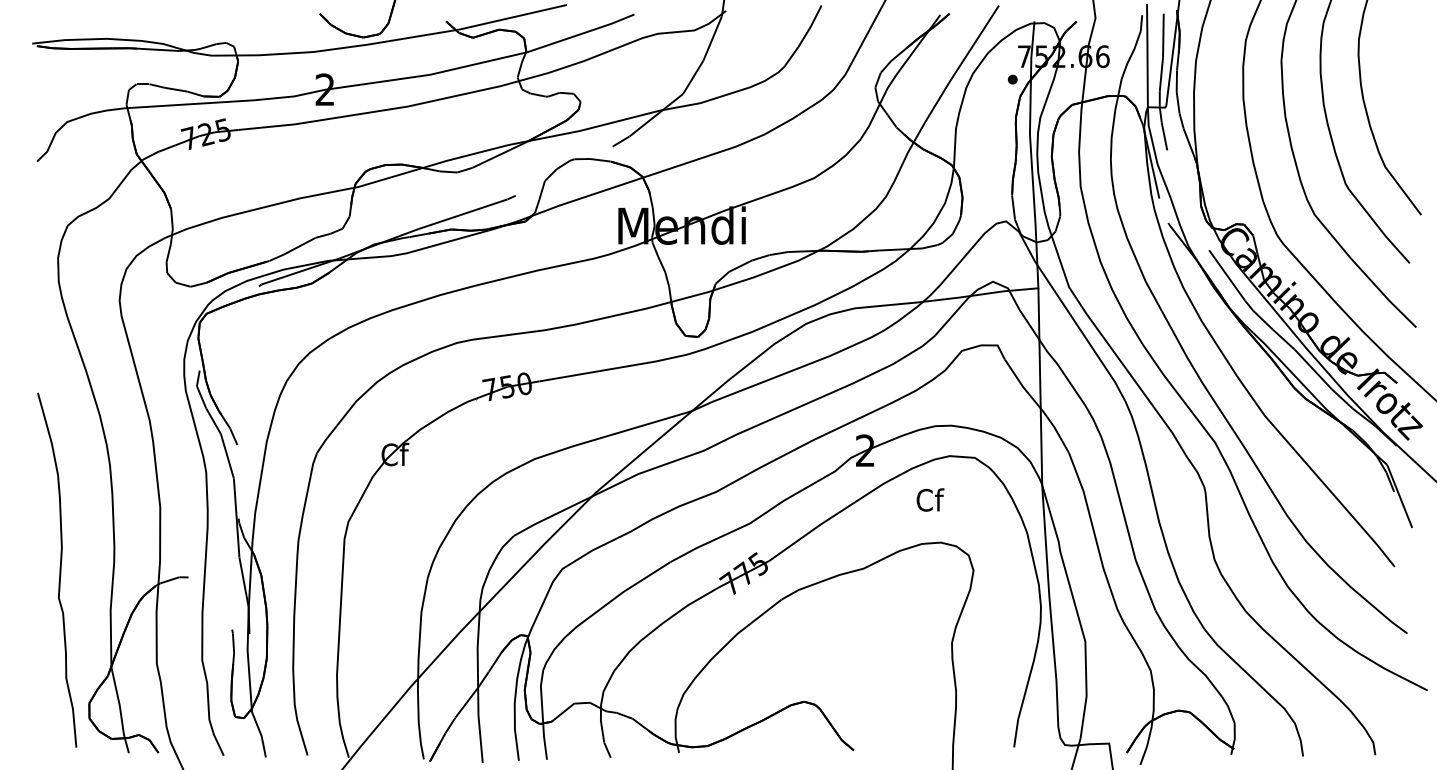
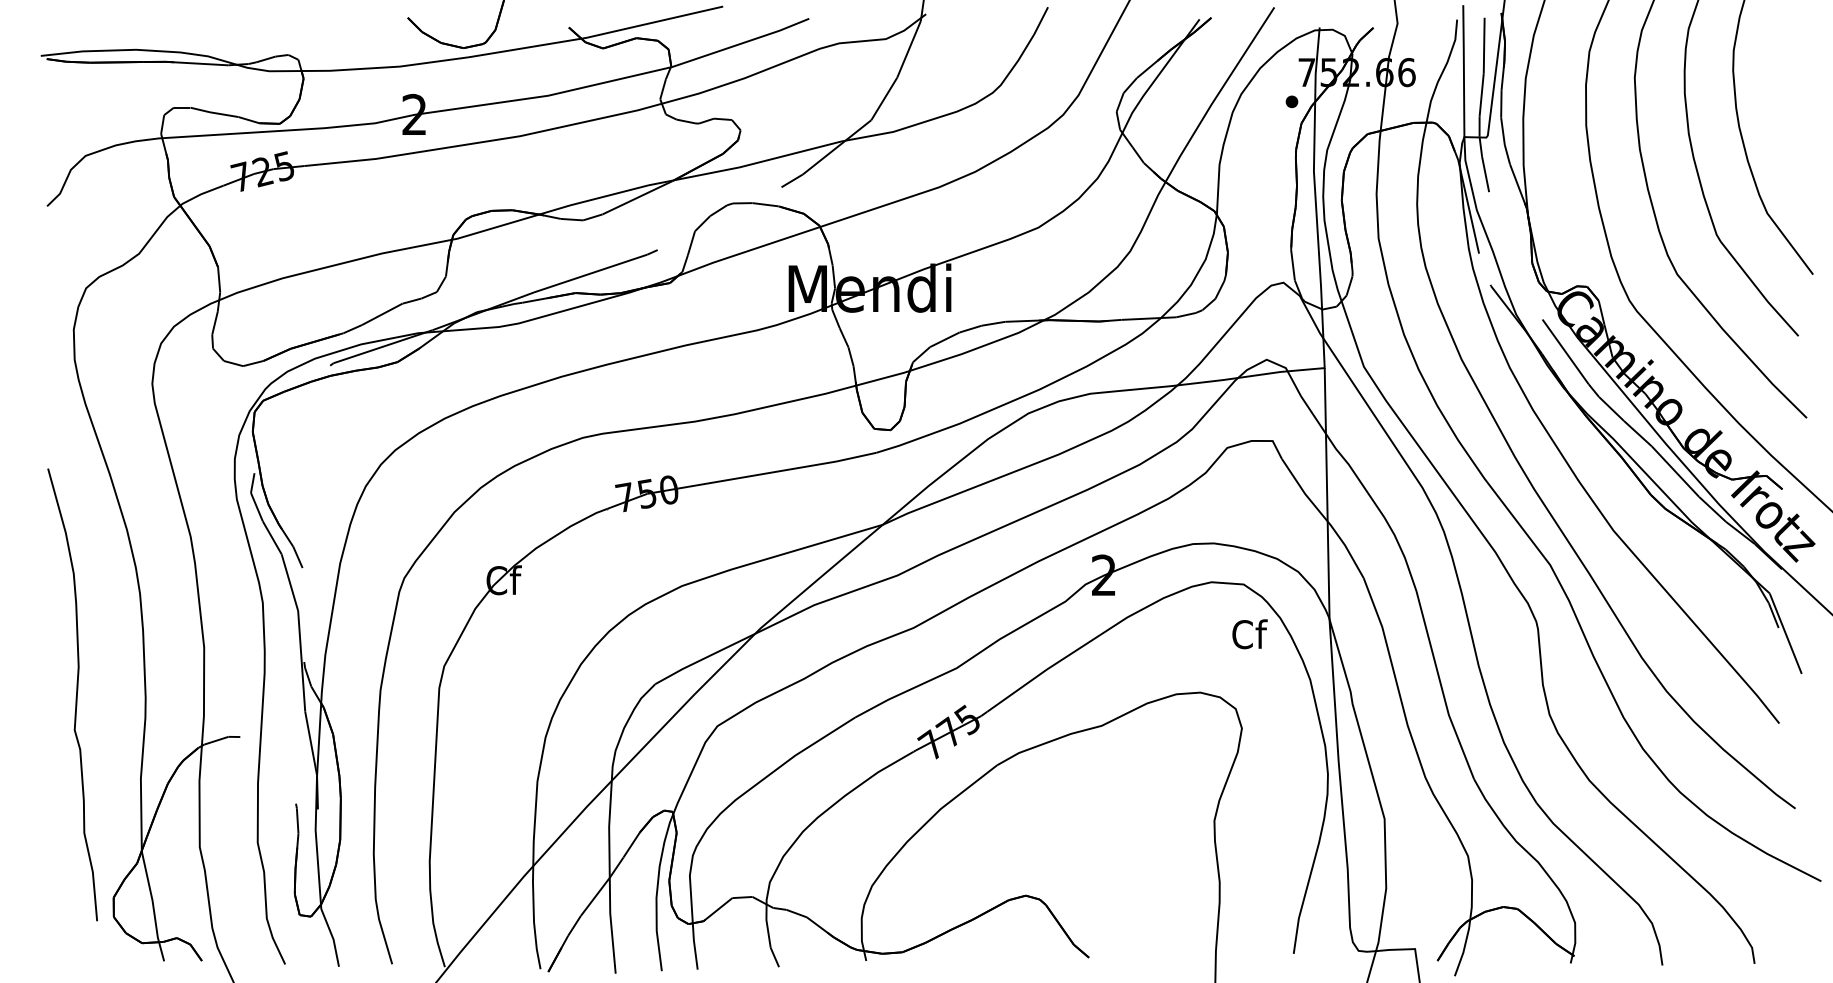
text: (930, 500) -> (1249, 634), moved
curve: (60, 569) -> (76, 694), moved

